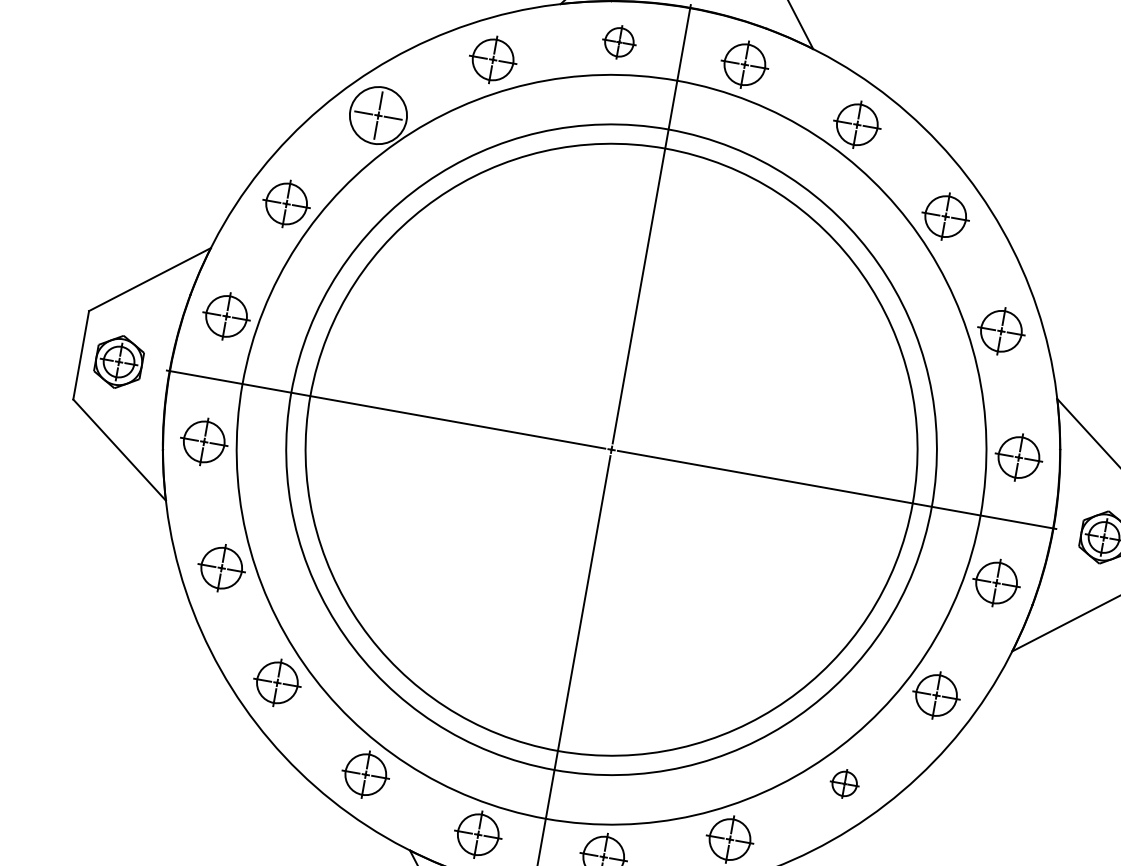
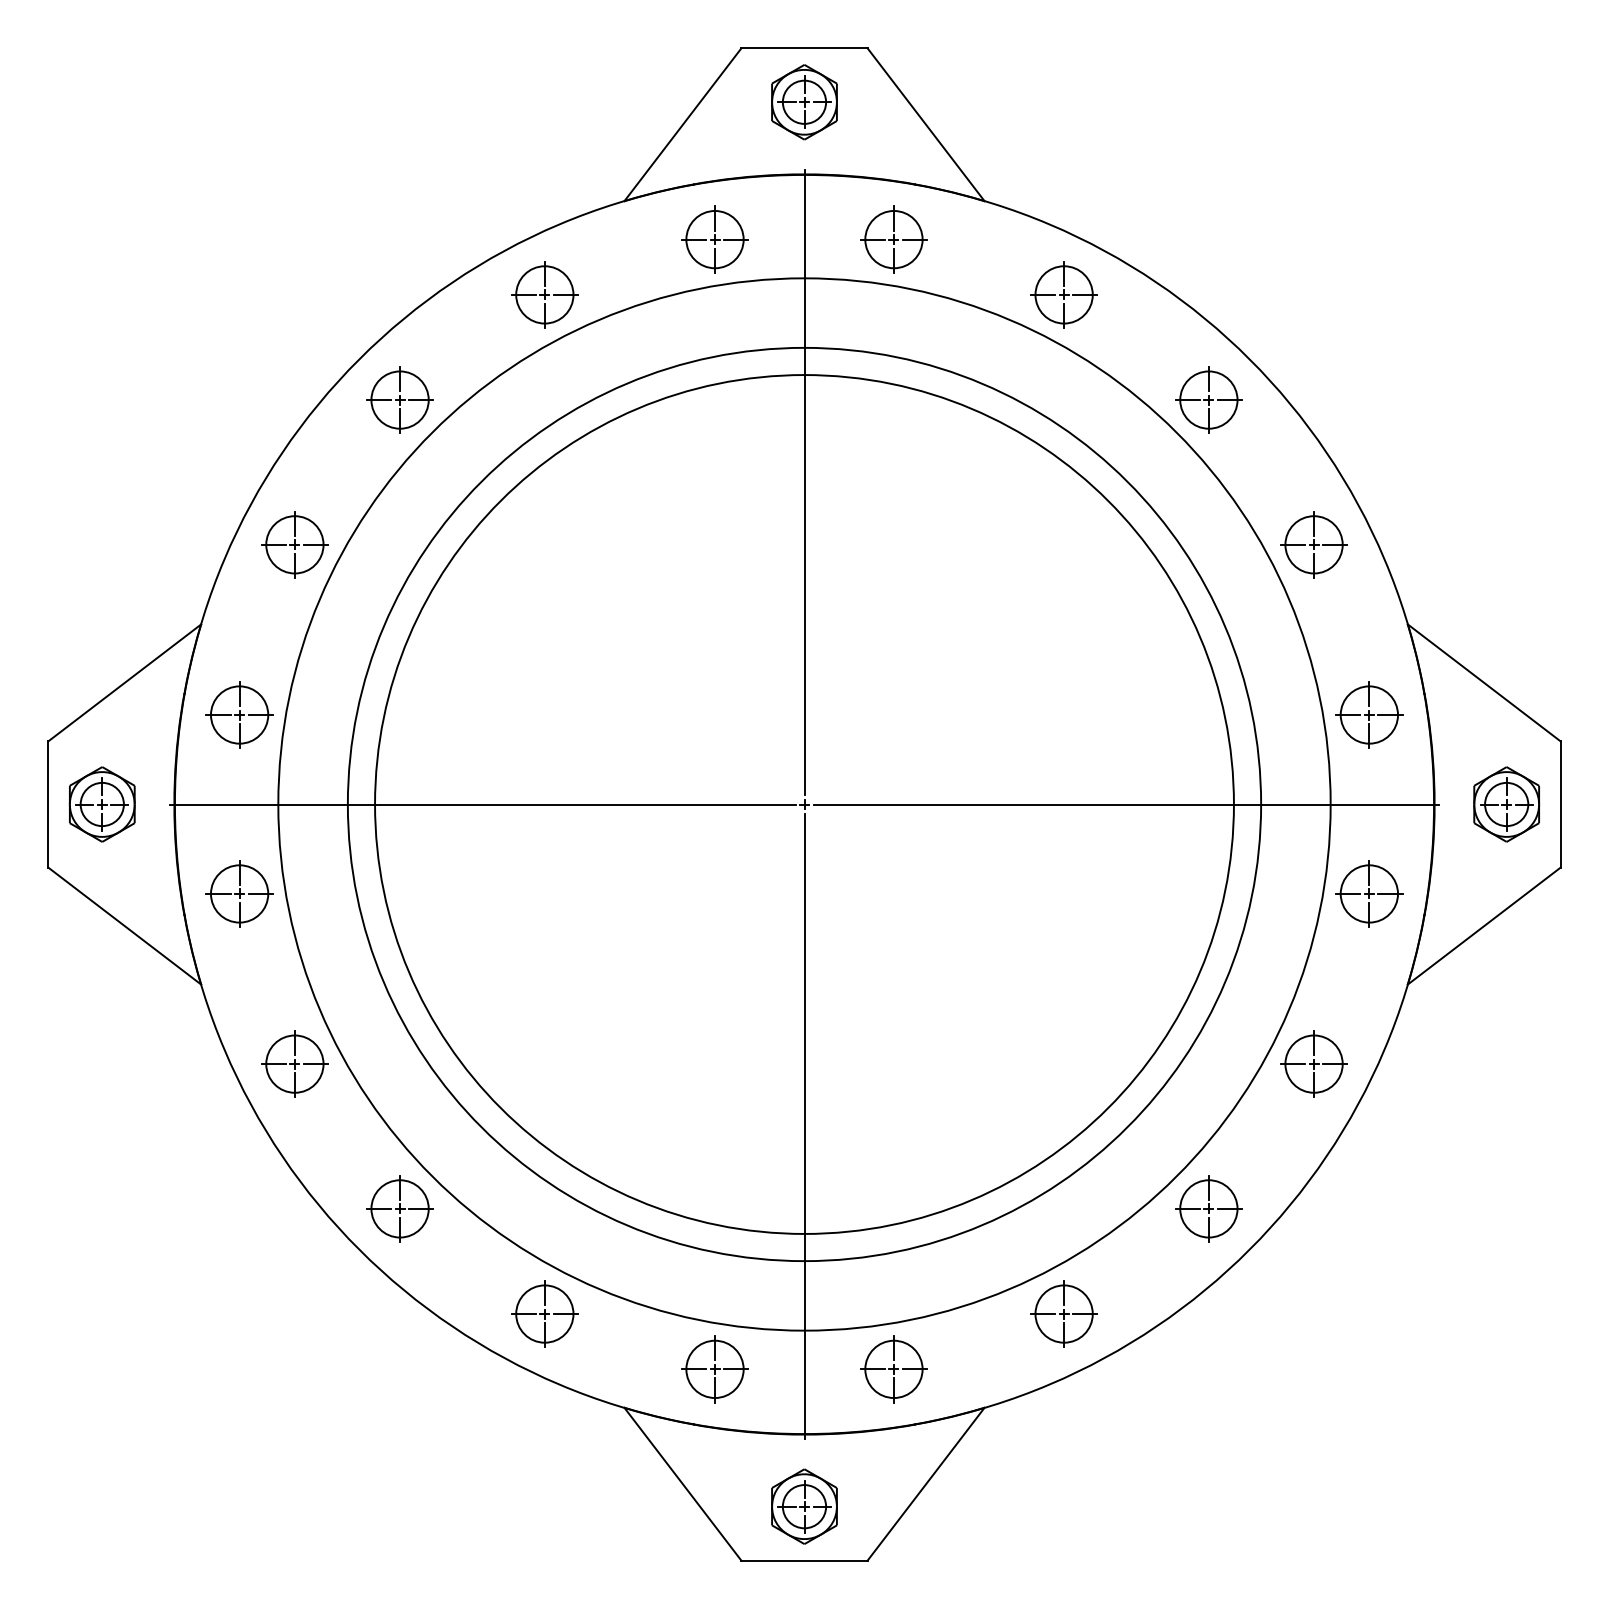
part: (619, 42) -> (714, 239), size x1.43
circle: (378, 115) -> (399, 399), size x0.71
part: (844, 783) -> (1208, 1208), size x1.67

